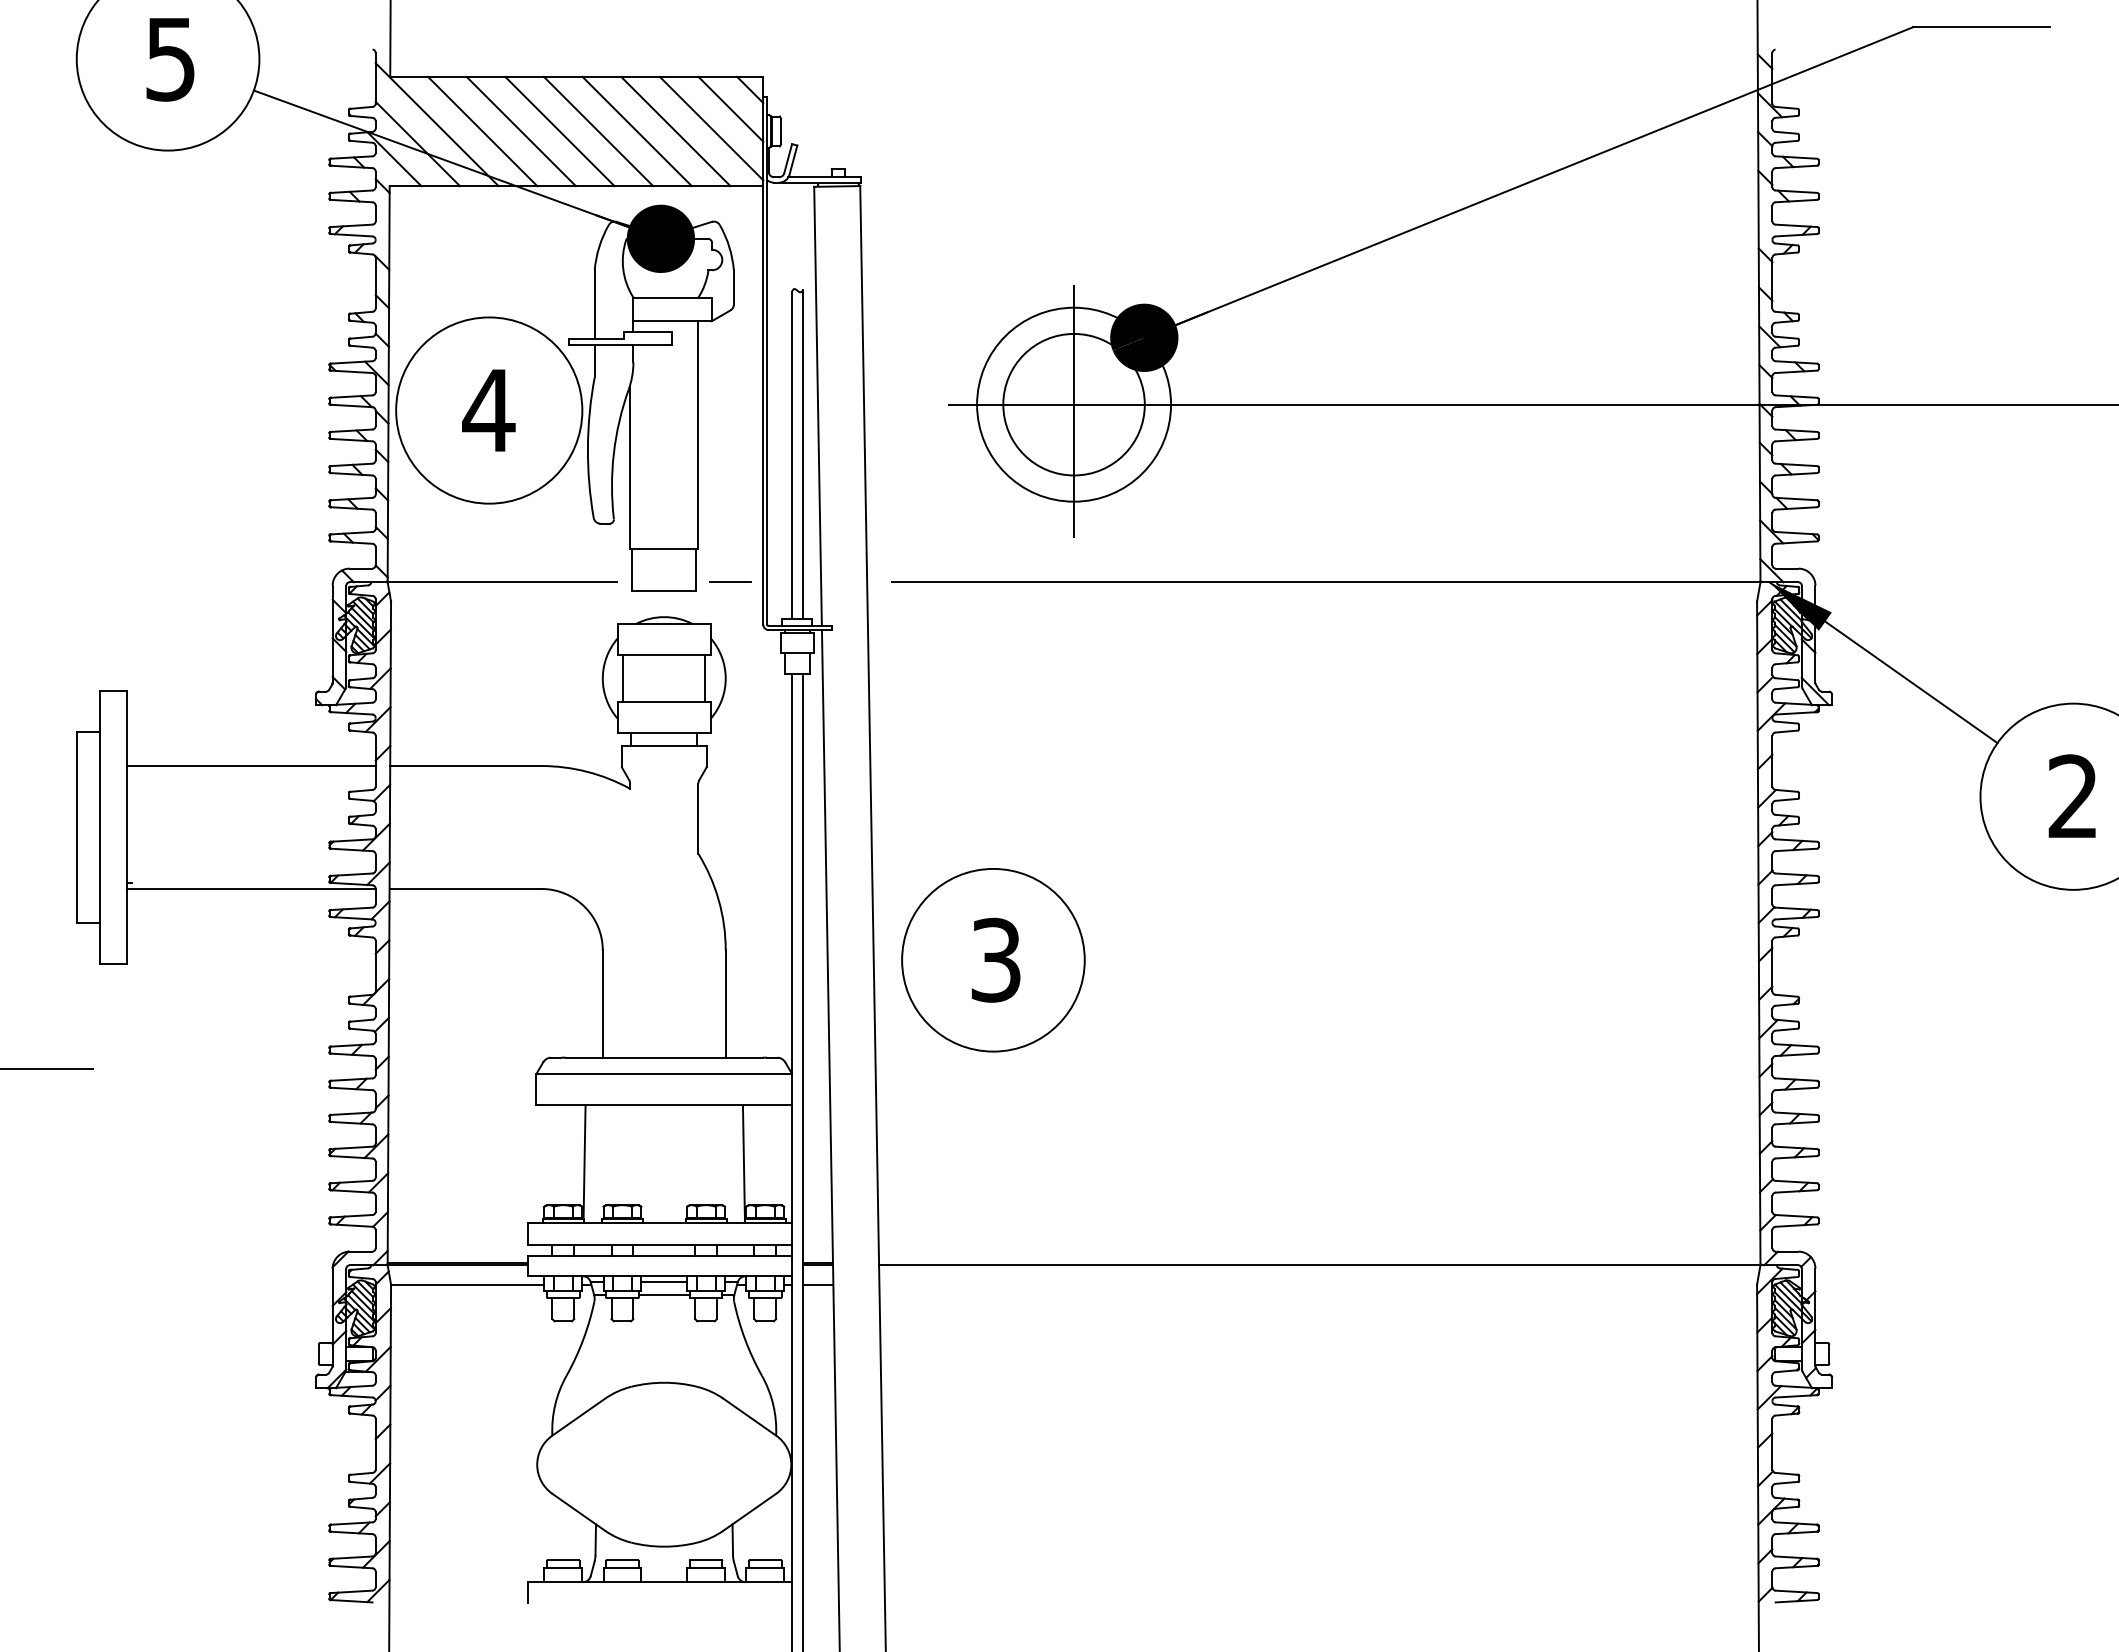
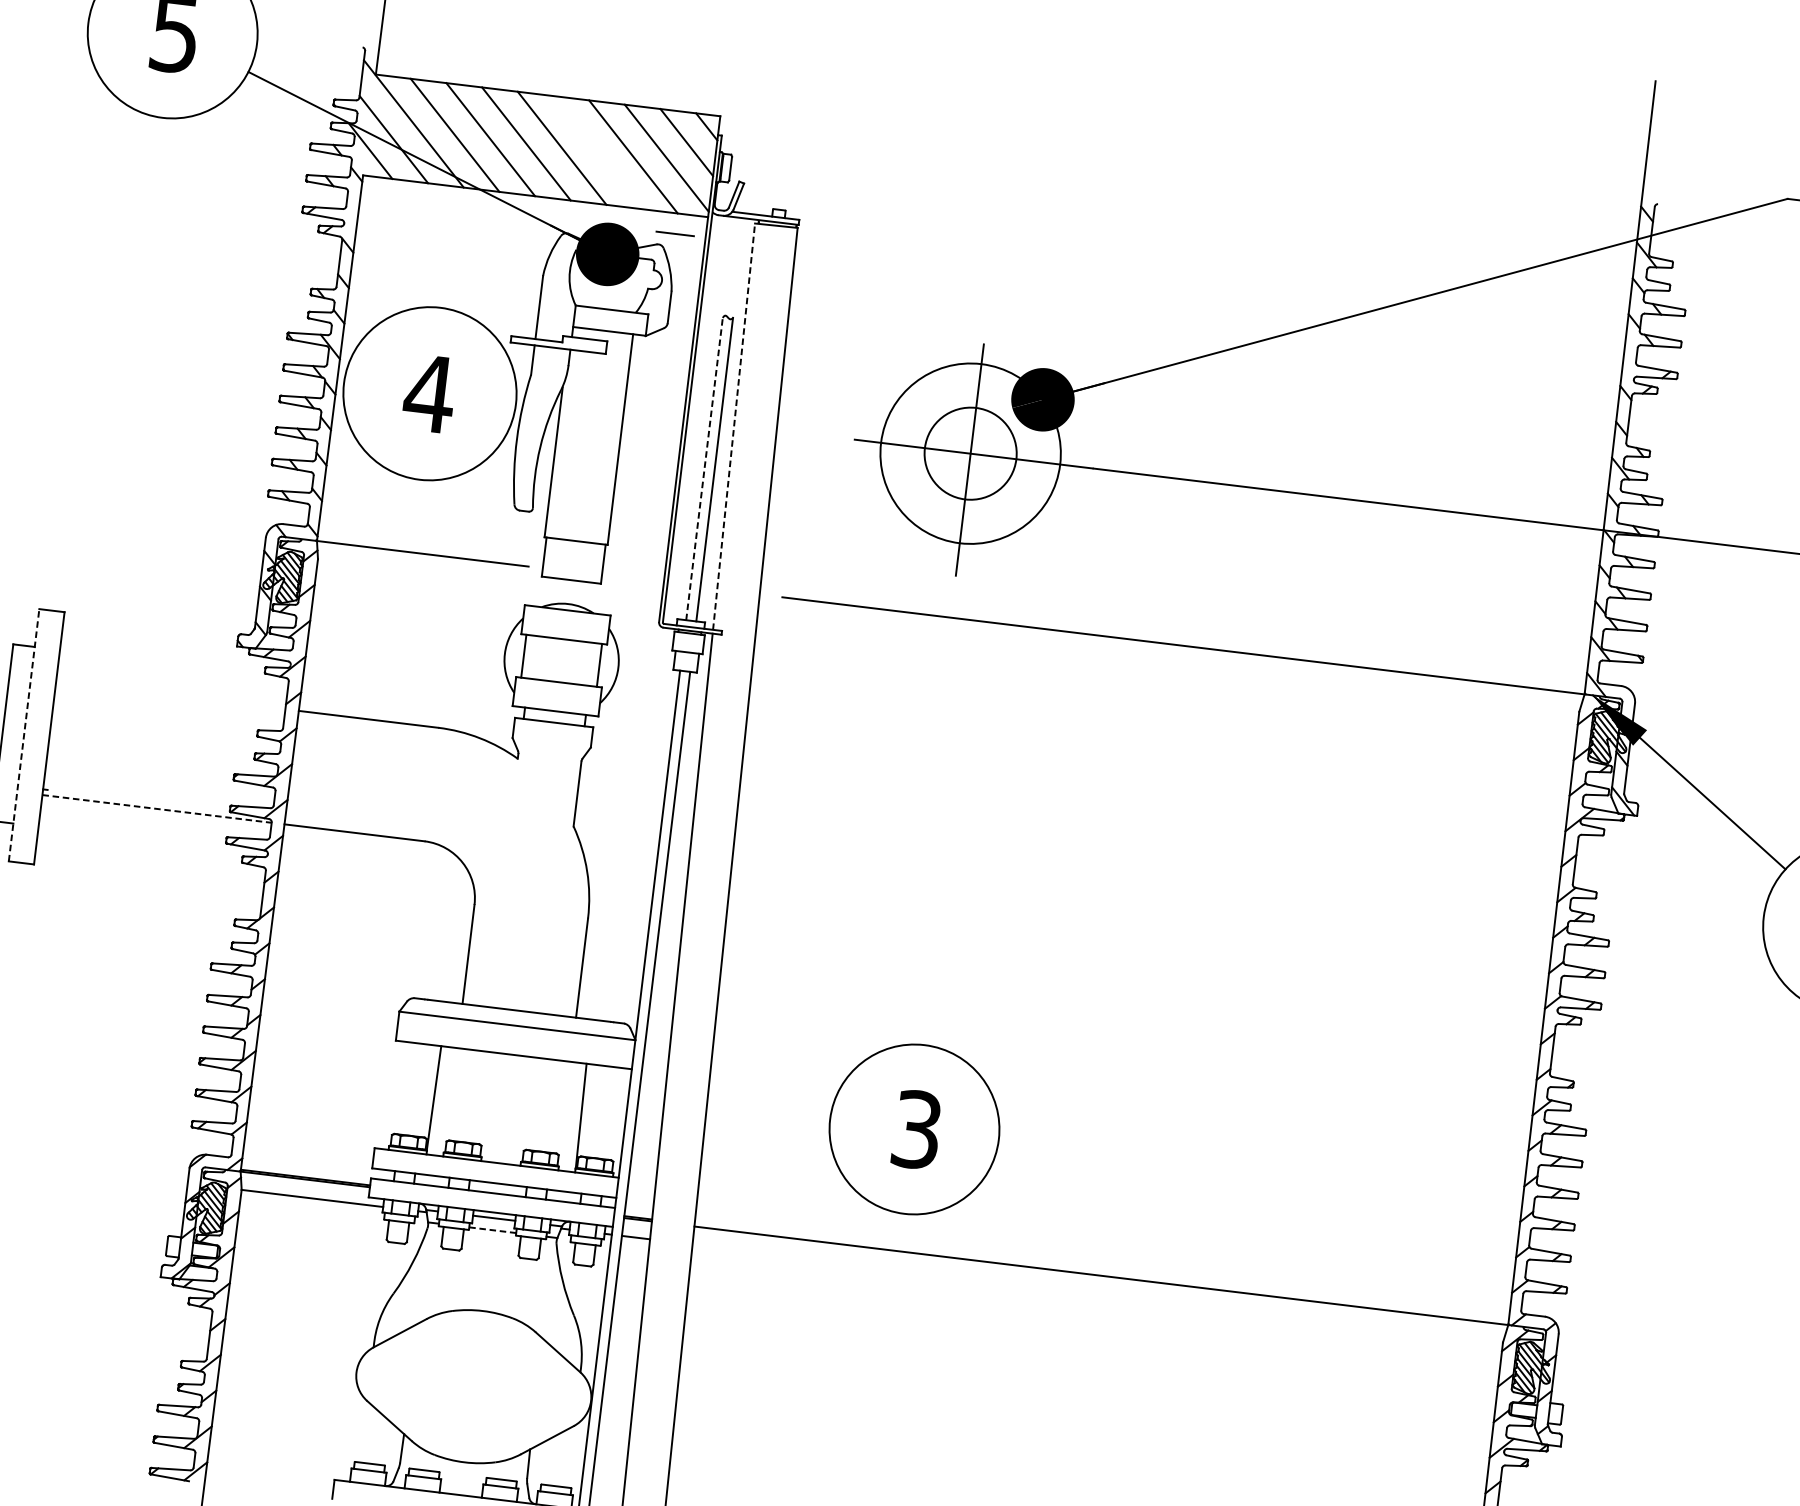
line: (636, 131) -> (597, 152), removed
circle: (1073, 404) -> (970, 453), size x0.7
line: (818, 406) -> (734, 426), solid -> dashed
line: (791, 455) -> (704, 469), solid -> dashed
line: (730, 581) -> (675, 233), moved
line: (251, 766) -> (170, 695), removed
line: (100, 827) -> (24, 735), solid -> dashed
line: (252, 888) -> (157, 808), solid -> dashed
part: (993, 960) -> (914, 1129), moved
line: (664, 1295) -> (492, 1230), solid -> dashed

